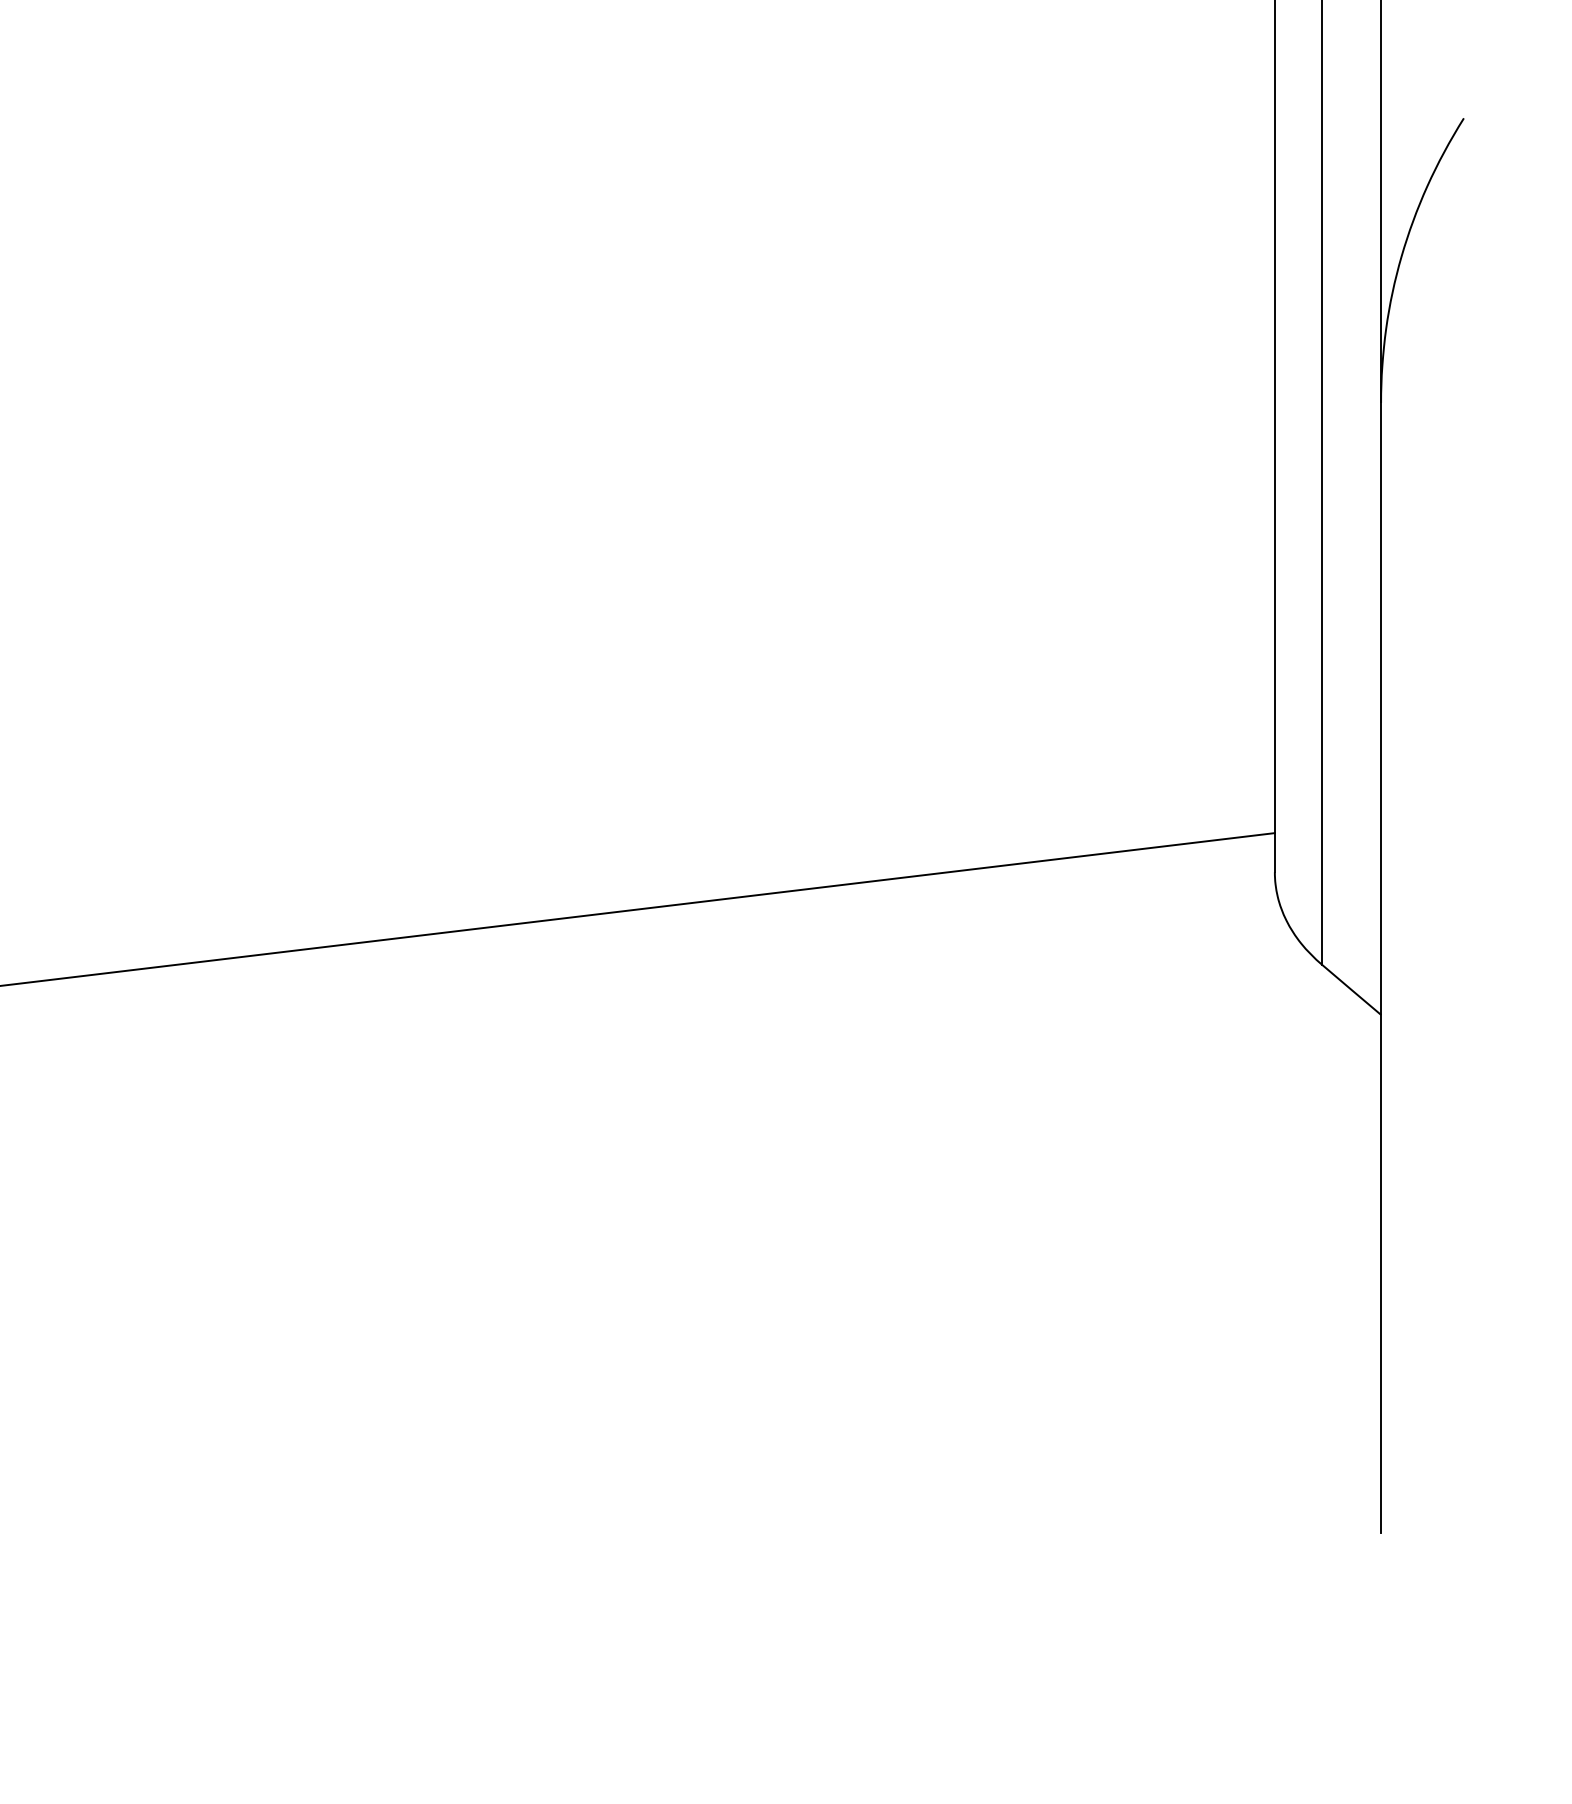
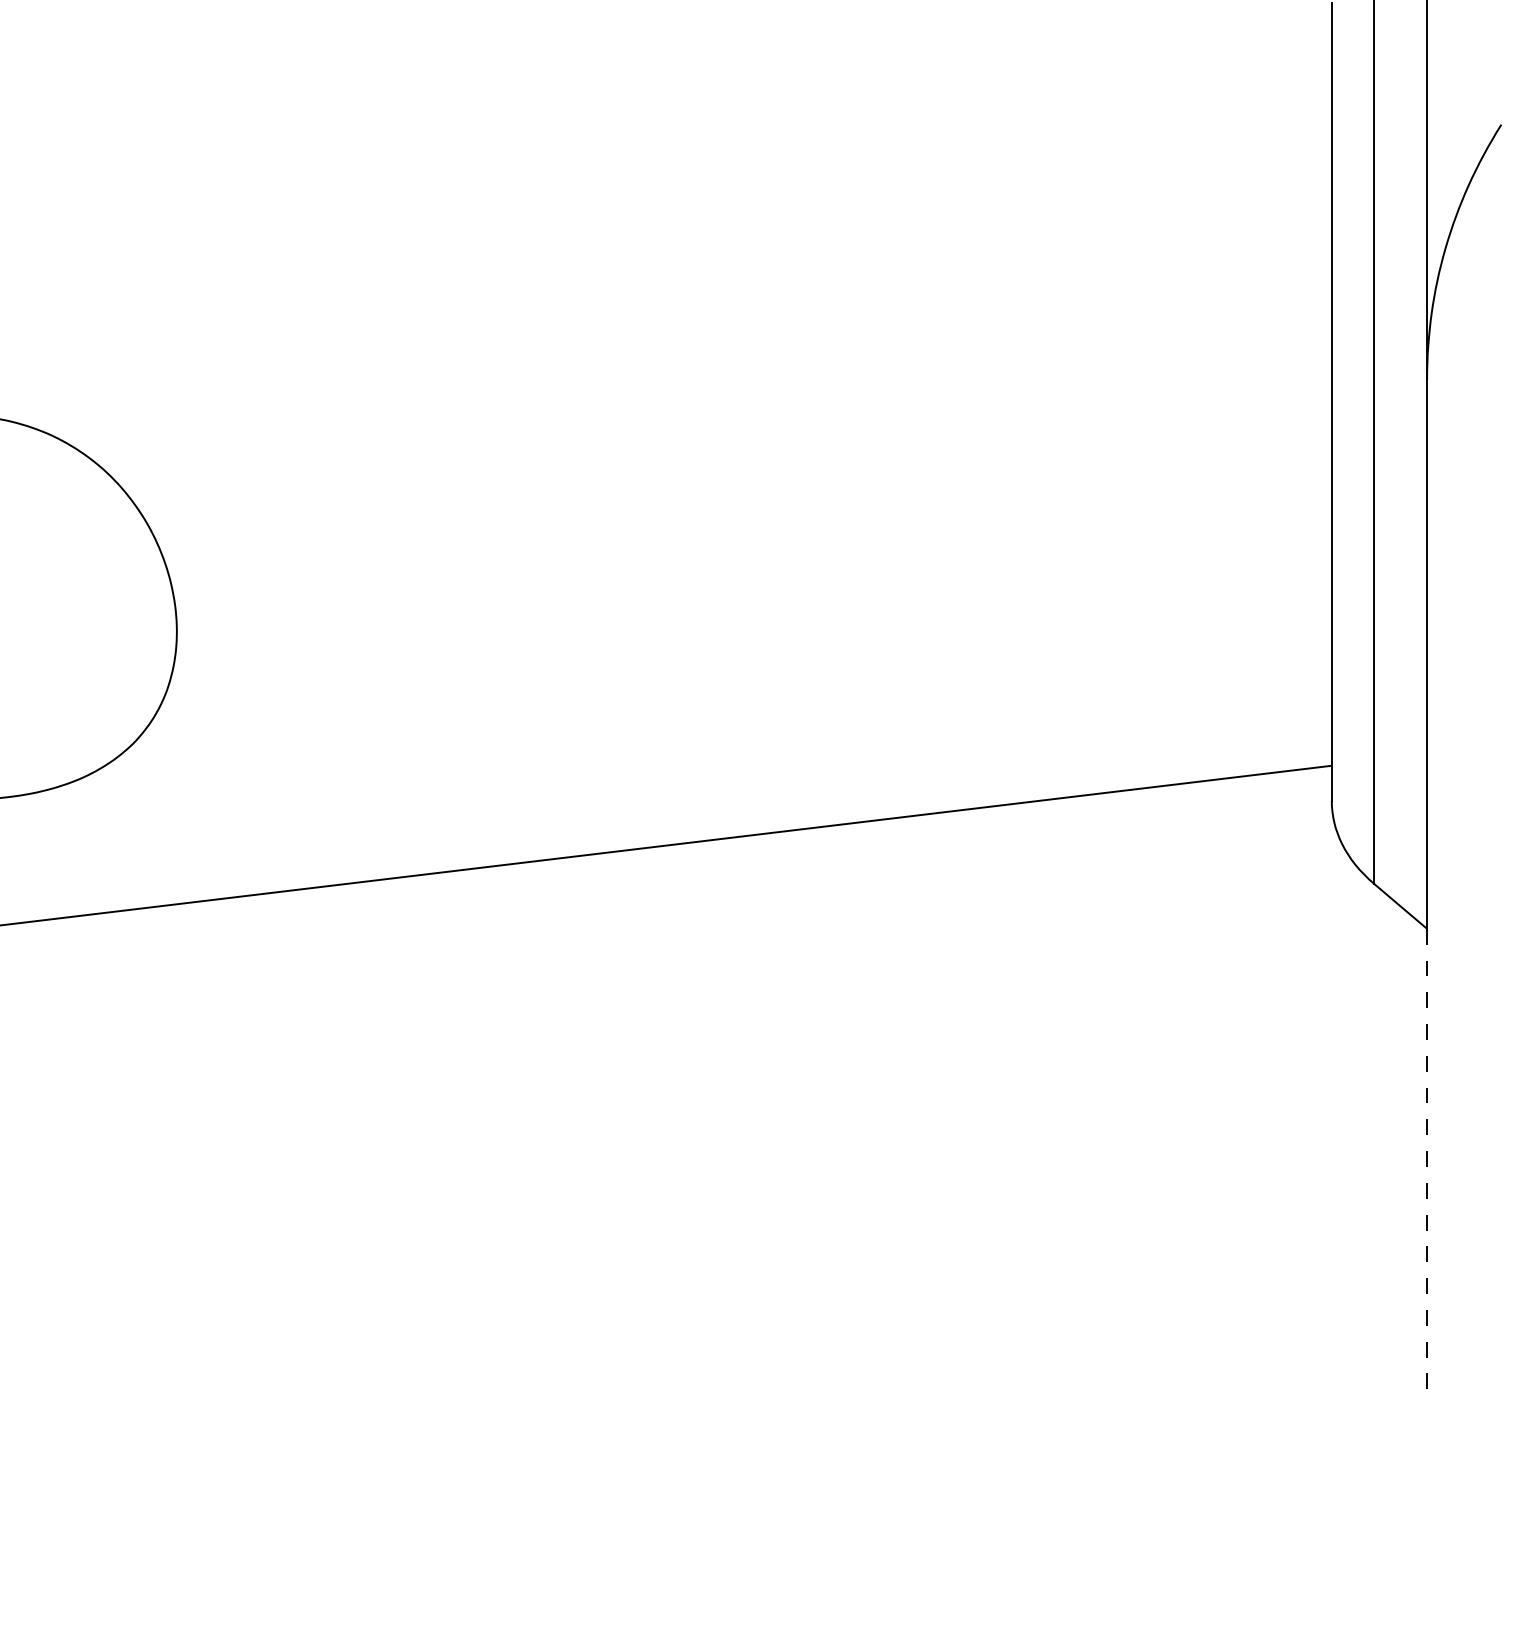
line: (1381, 1274) -> (1427, 1161), solid -> dashed

